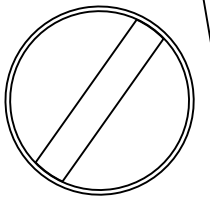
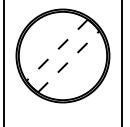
line: (84, 91) -> (56, 50), solid -> dashed
line: (114, 109) -> (69, 61), solid -> dashed

